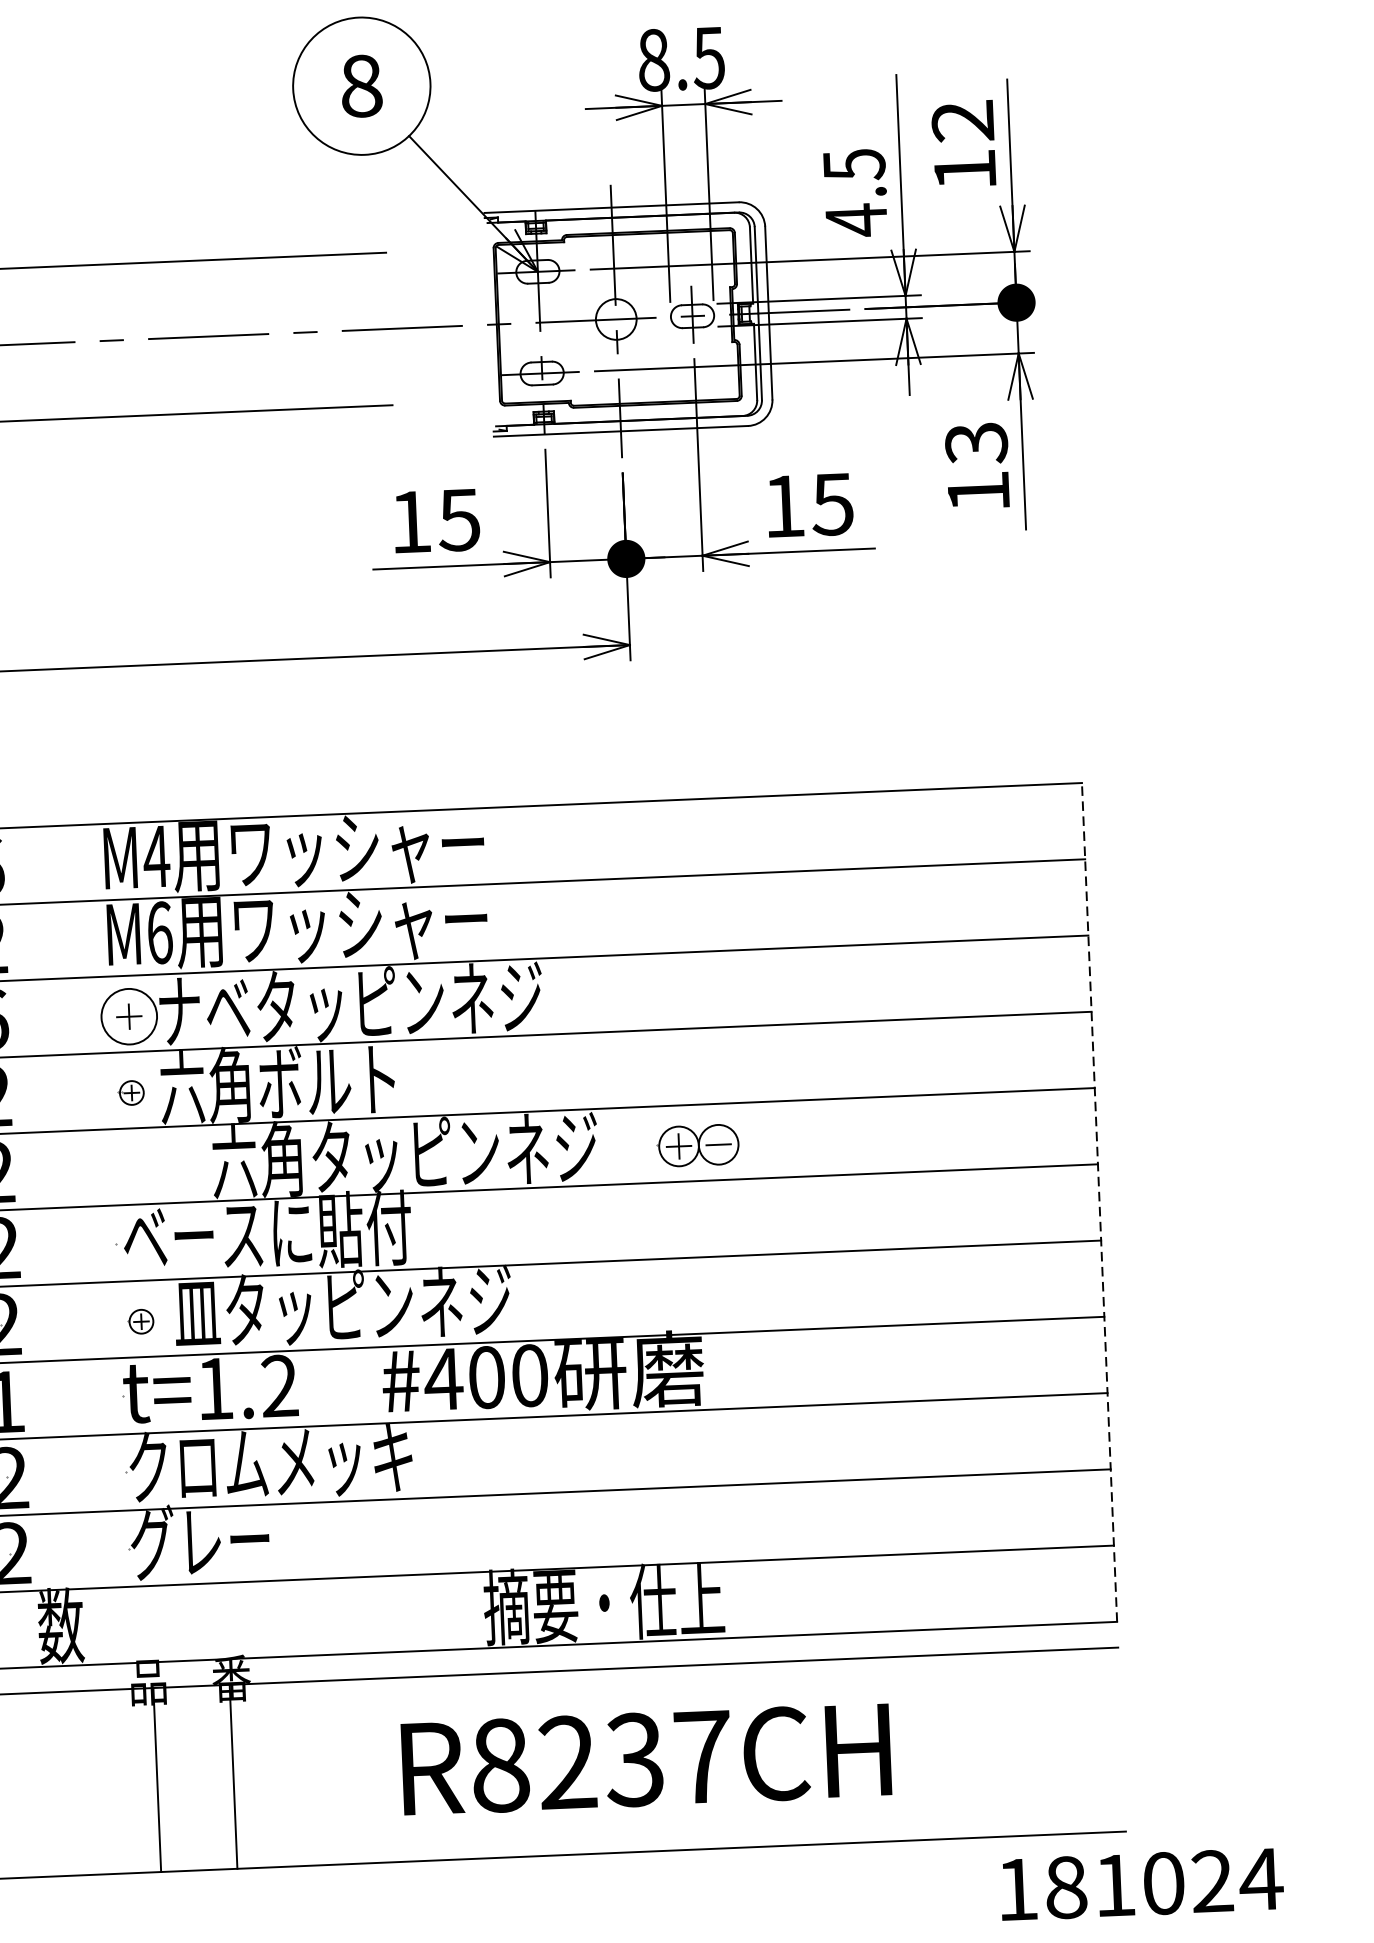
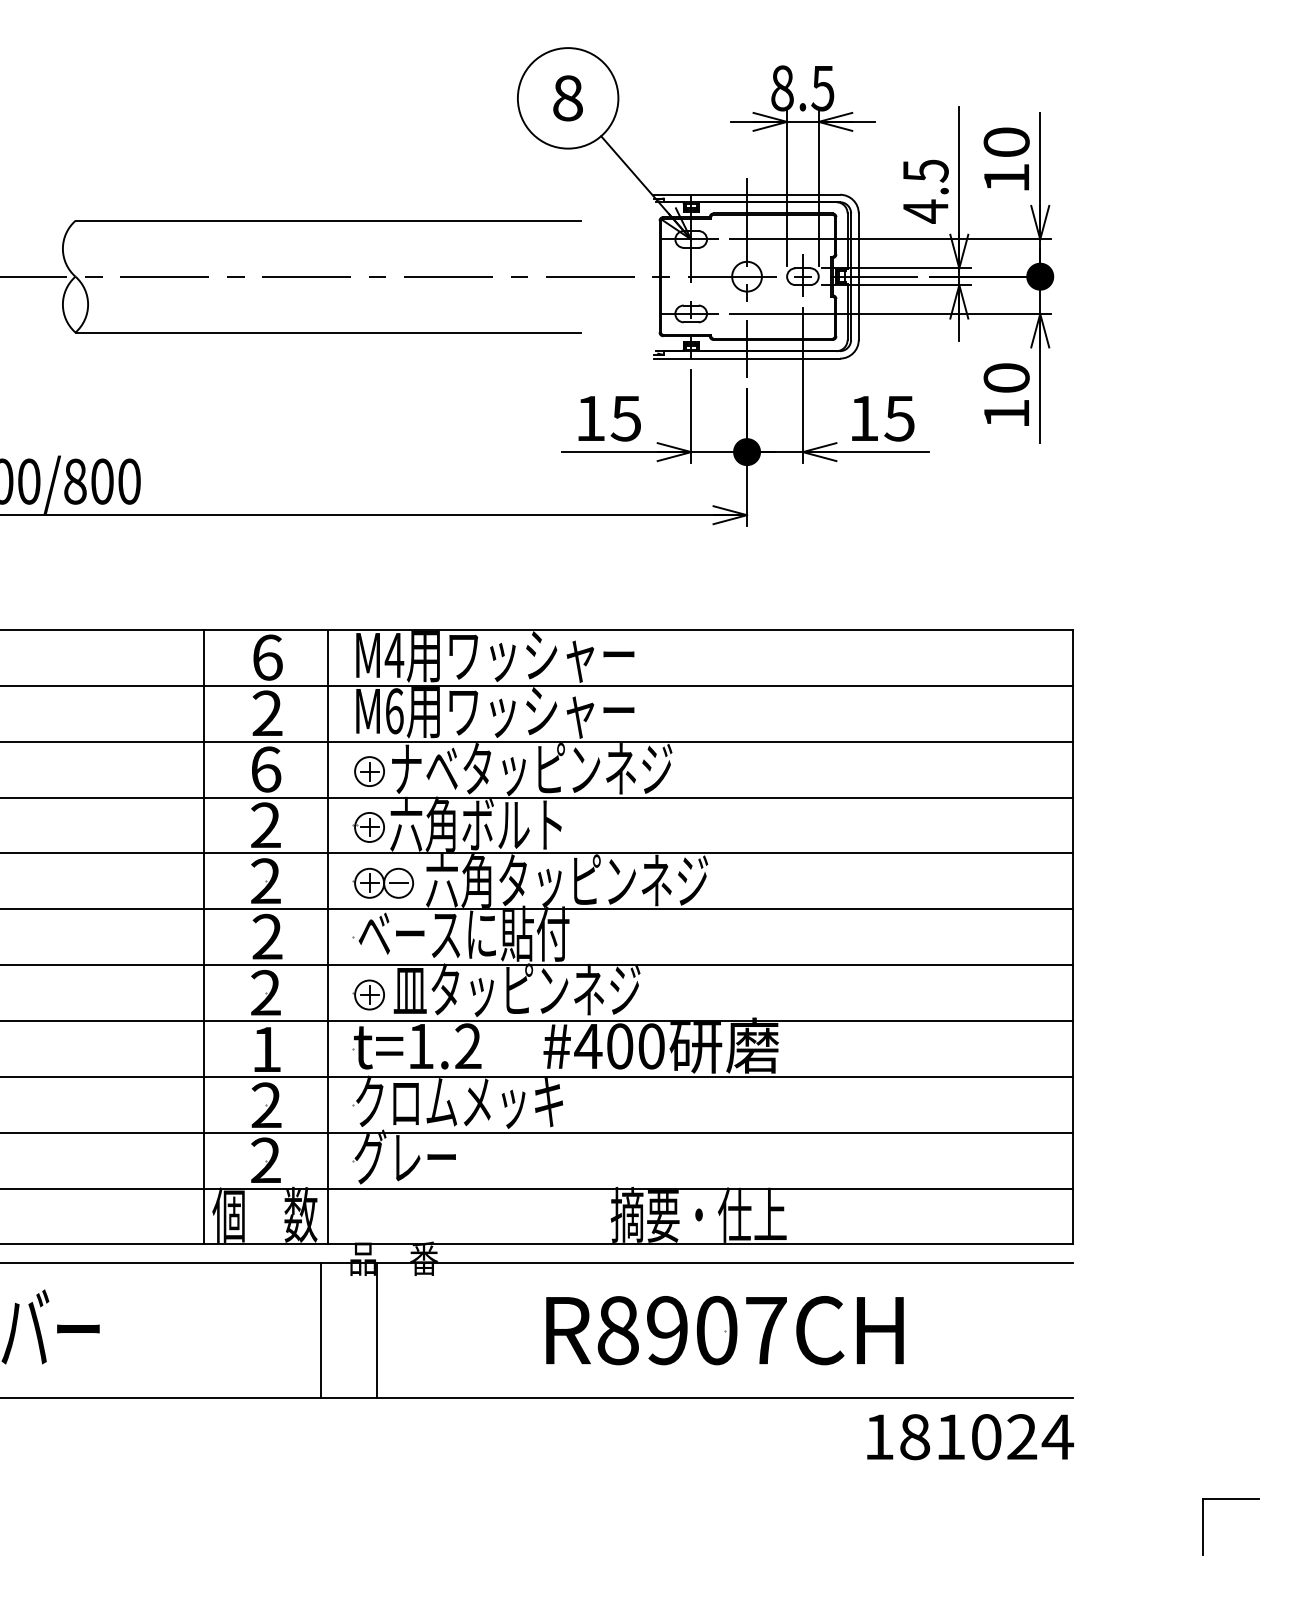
text: (962, 121) -> (1006, 142), 12 -> 10
text: (976, 443) -> (1006, 378), 13 -> 10
circle: (129, 1016) -> (369, 771), size x0.71
part: (130, 1093) -> (368, 827), size x1.67
part: (696, 1144) -> (382, 882), moved
line: (1099, 1201) -> (1073, 936), dashed -> solid
line: (82, 1244) -> (328, 936), added
part: (140, 1321) -> (368, 994), size x1.67
text: (600, 1761) -> (691, 1330), R8237CH -> R8907CH
line: (233, 1776) -> (376, 1330), moved
line: (157, 1779) -> (320, 1330), moved
text: (1142, 1884) -> (970, 1437), moved

